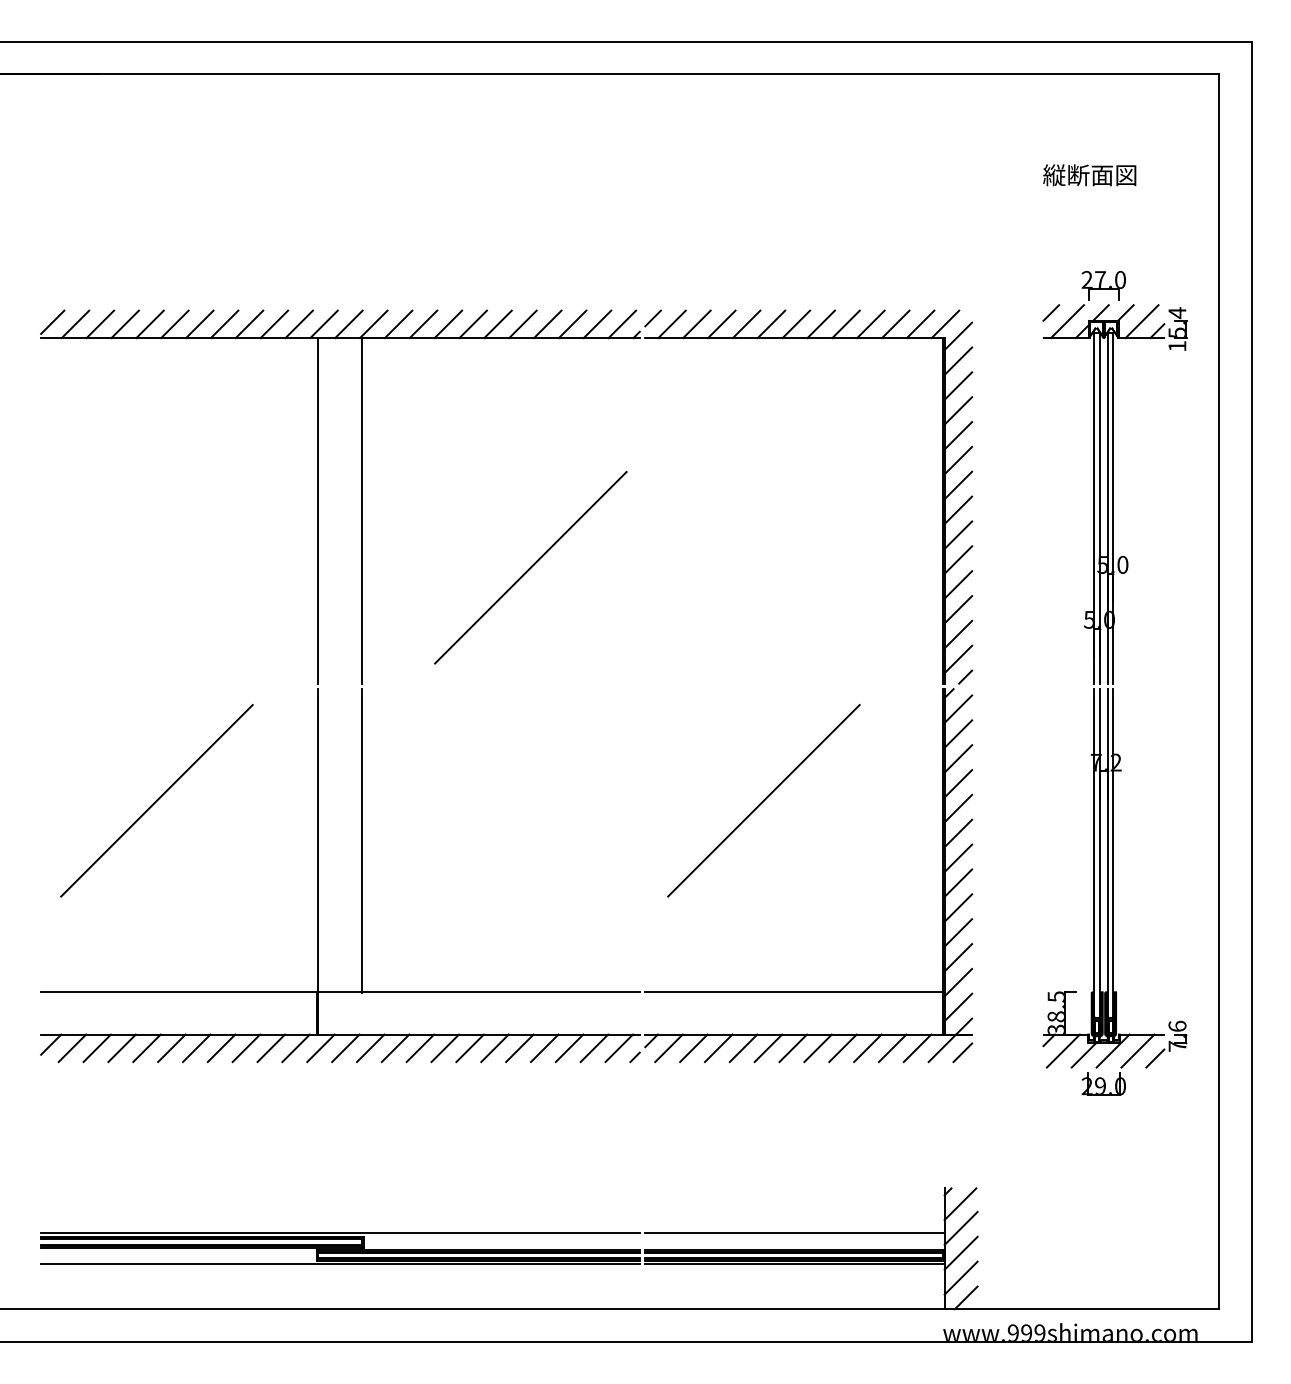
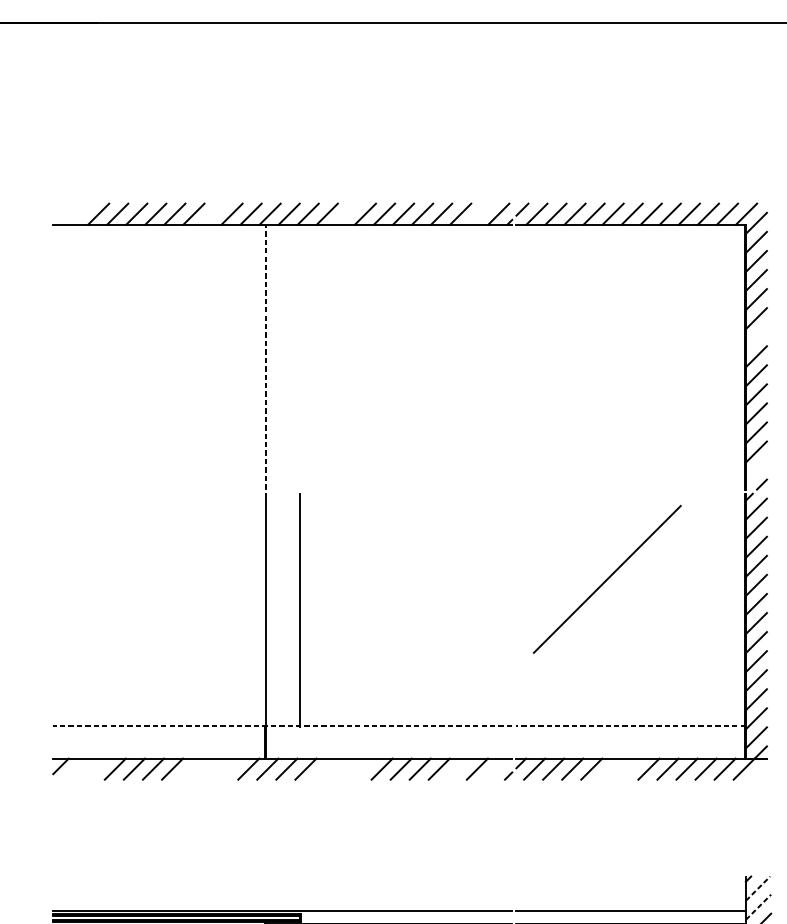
line: (52, 321) -> (61, 211), removed
line: (75, 324) -> (79, 214), removed
line: (249, 324) -> (213, 214), removed
line: (423, 324) -> (346, 214), removed
line: (597, 324) -> (479, 214), removed
line: (958, 485) -> (756, 337), removed
line: (318, 510) -> (265, 356), solid -> dashed
line: (362, 510) -> (299, 356), removed
line: (530, 567) -> (428, 400), removed
line: (958, 659) -> (756, 471), removed
line: (156, 800) -> (141, 579), removed
line: (339, 992) -> (282, 726), solid -> dashed
line: (794, 992) -> (630, 726), solid -> dashed
line: (72, 1048) -> (77, 769), removed
line: (97, 1048) -> (96, 769), removed
line: (221, 1048) -> (191, 769), removed
line: (246, 1048) -> (210, 769), removed
line: (271, 1048) -> (229, 769), removed
line: (395, 1048) -> (324, 769), removed
line: (420, 1048) -> (344, 769), removed
line: (445, 1048) -> (363, 769), removed
line: (569, 1048) -> (458, 769), removed
line: (619, 1048) -> (496, 769), removed
line: (768, 1048) -> (610, 769), removed
line: (792, 1048) -> (629, 769), removed
line: (962, 1052) -> (759, 772), removed
line: (960, 1203) -> (758, 888), solid -> dashed
line: (961, 1228) -> (758, 907), solid -> dashed

